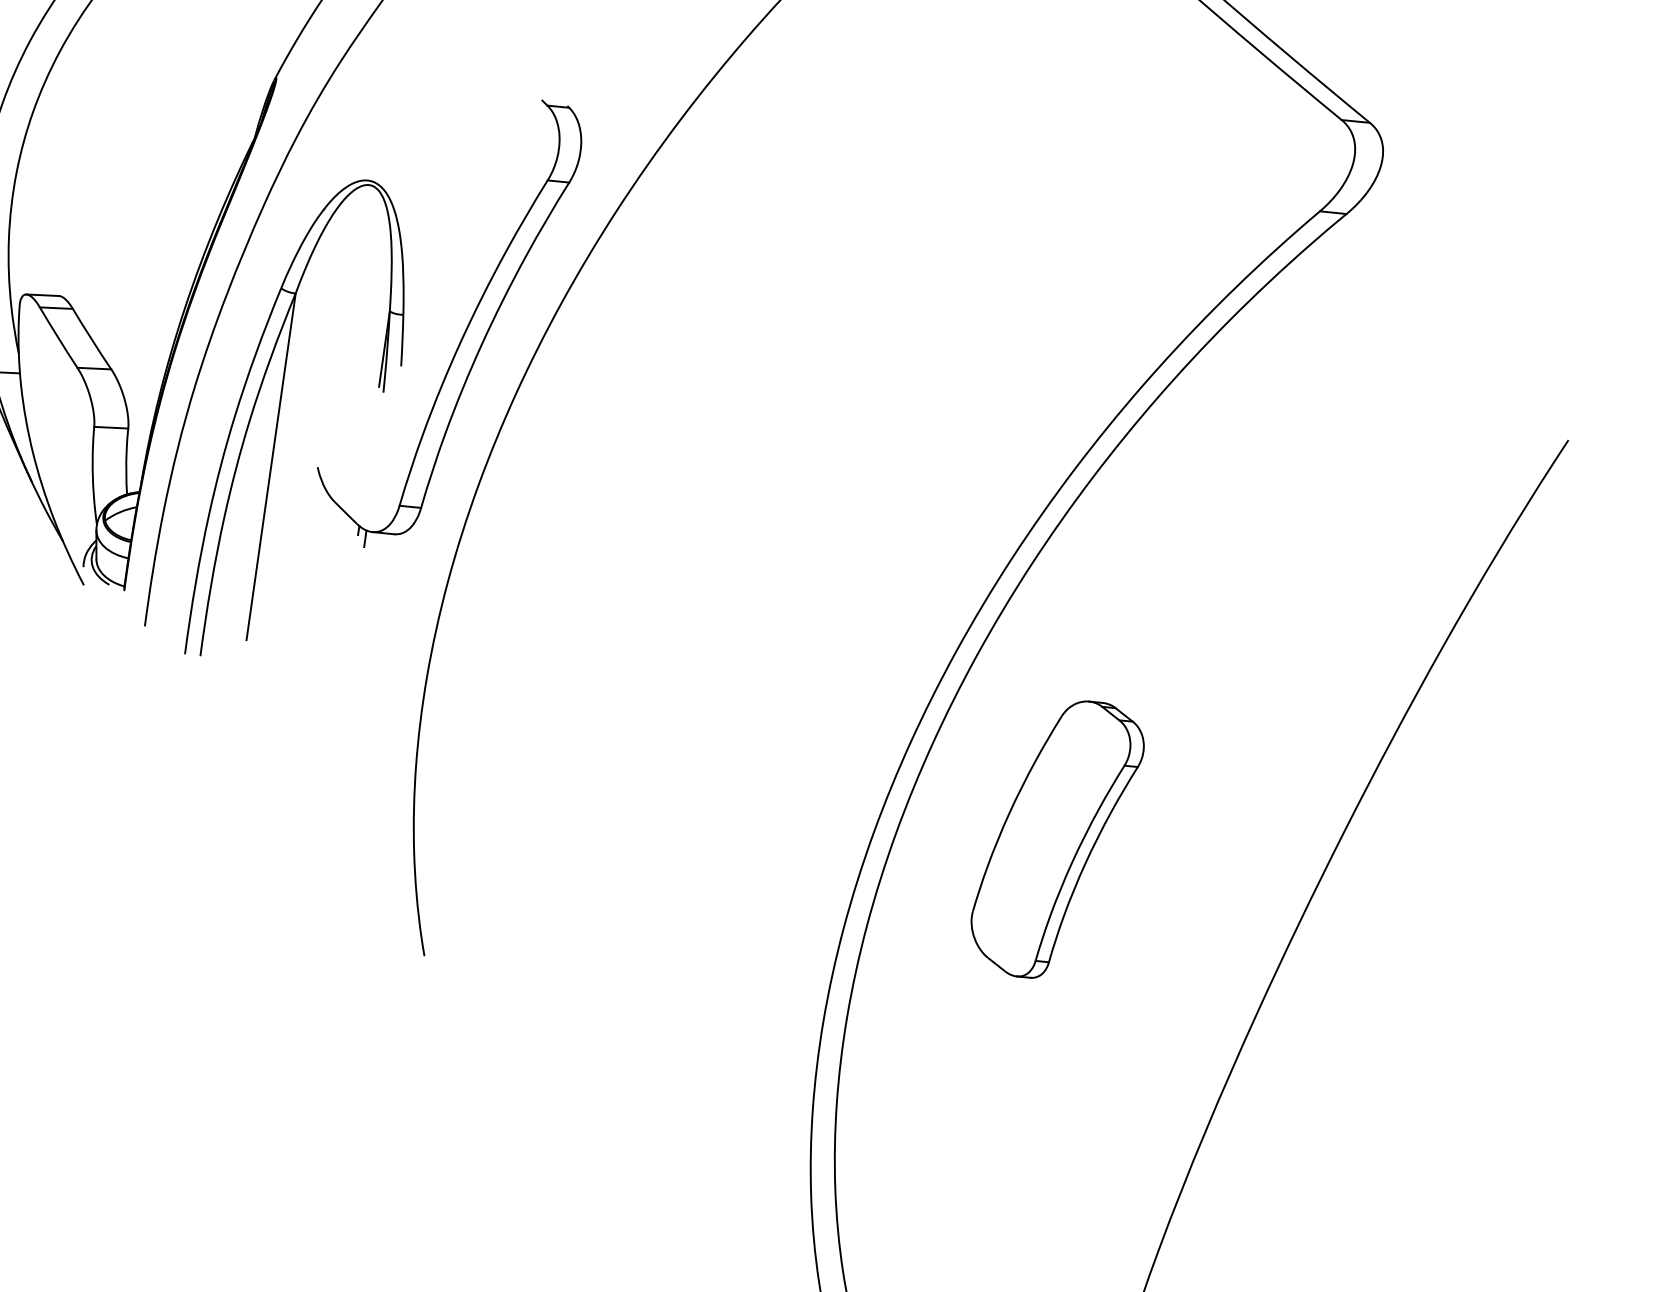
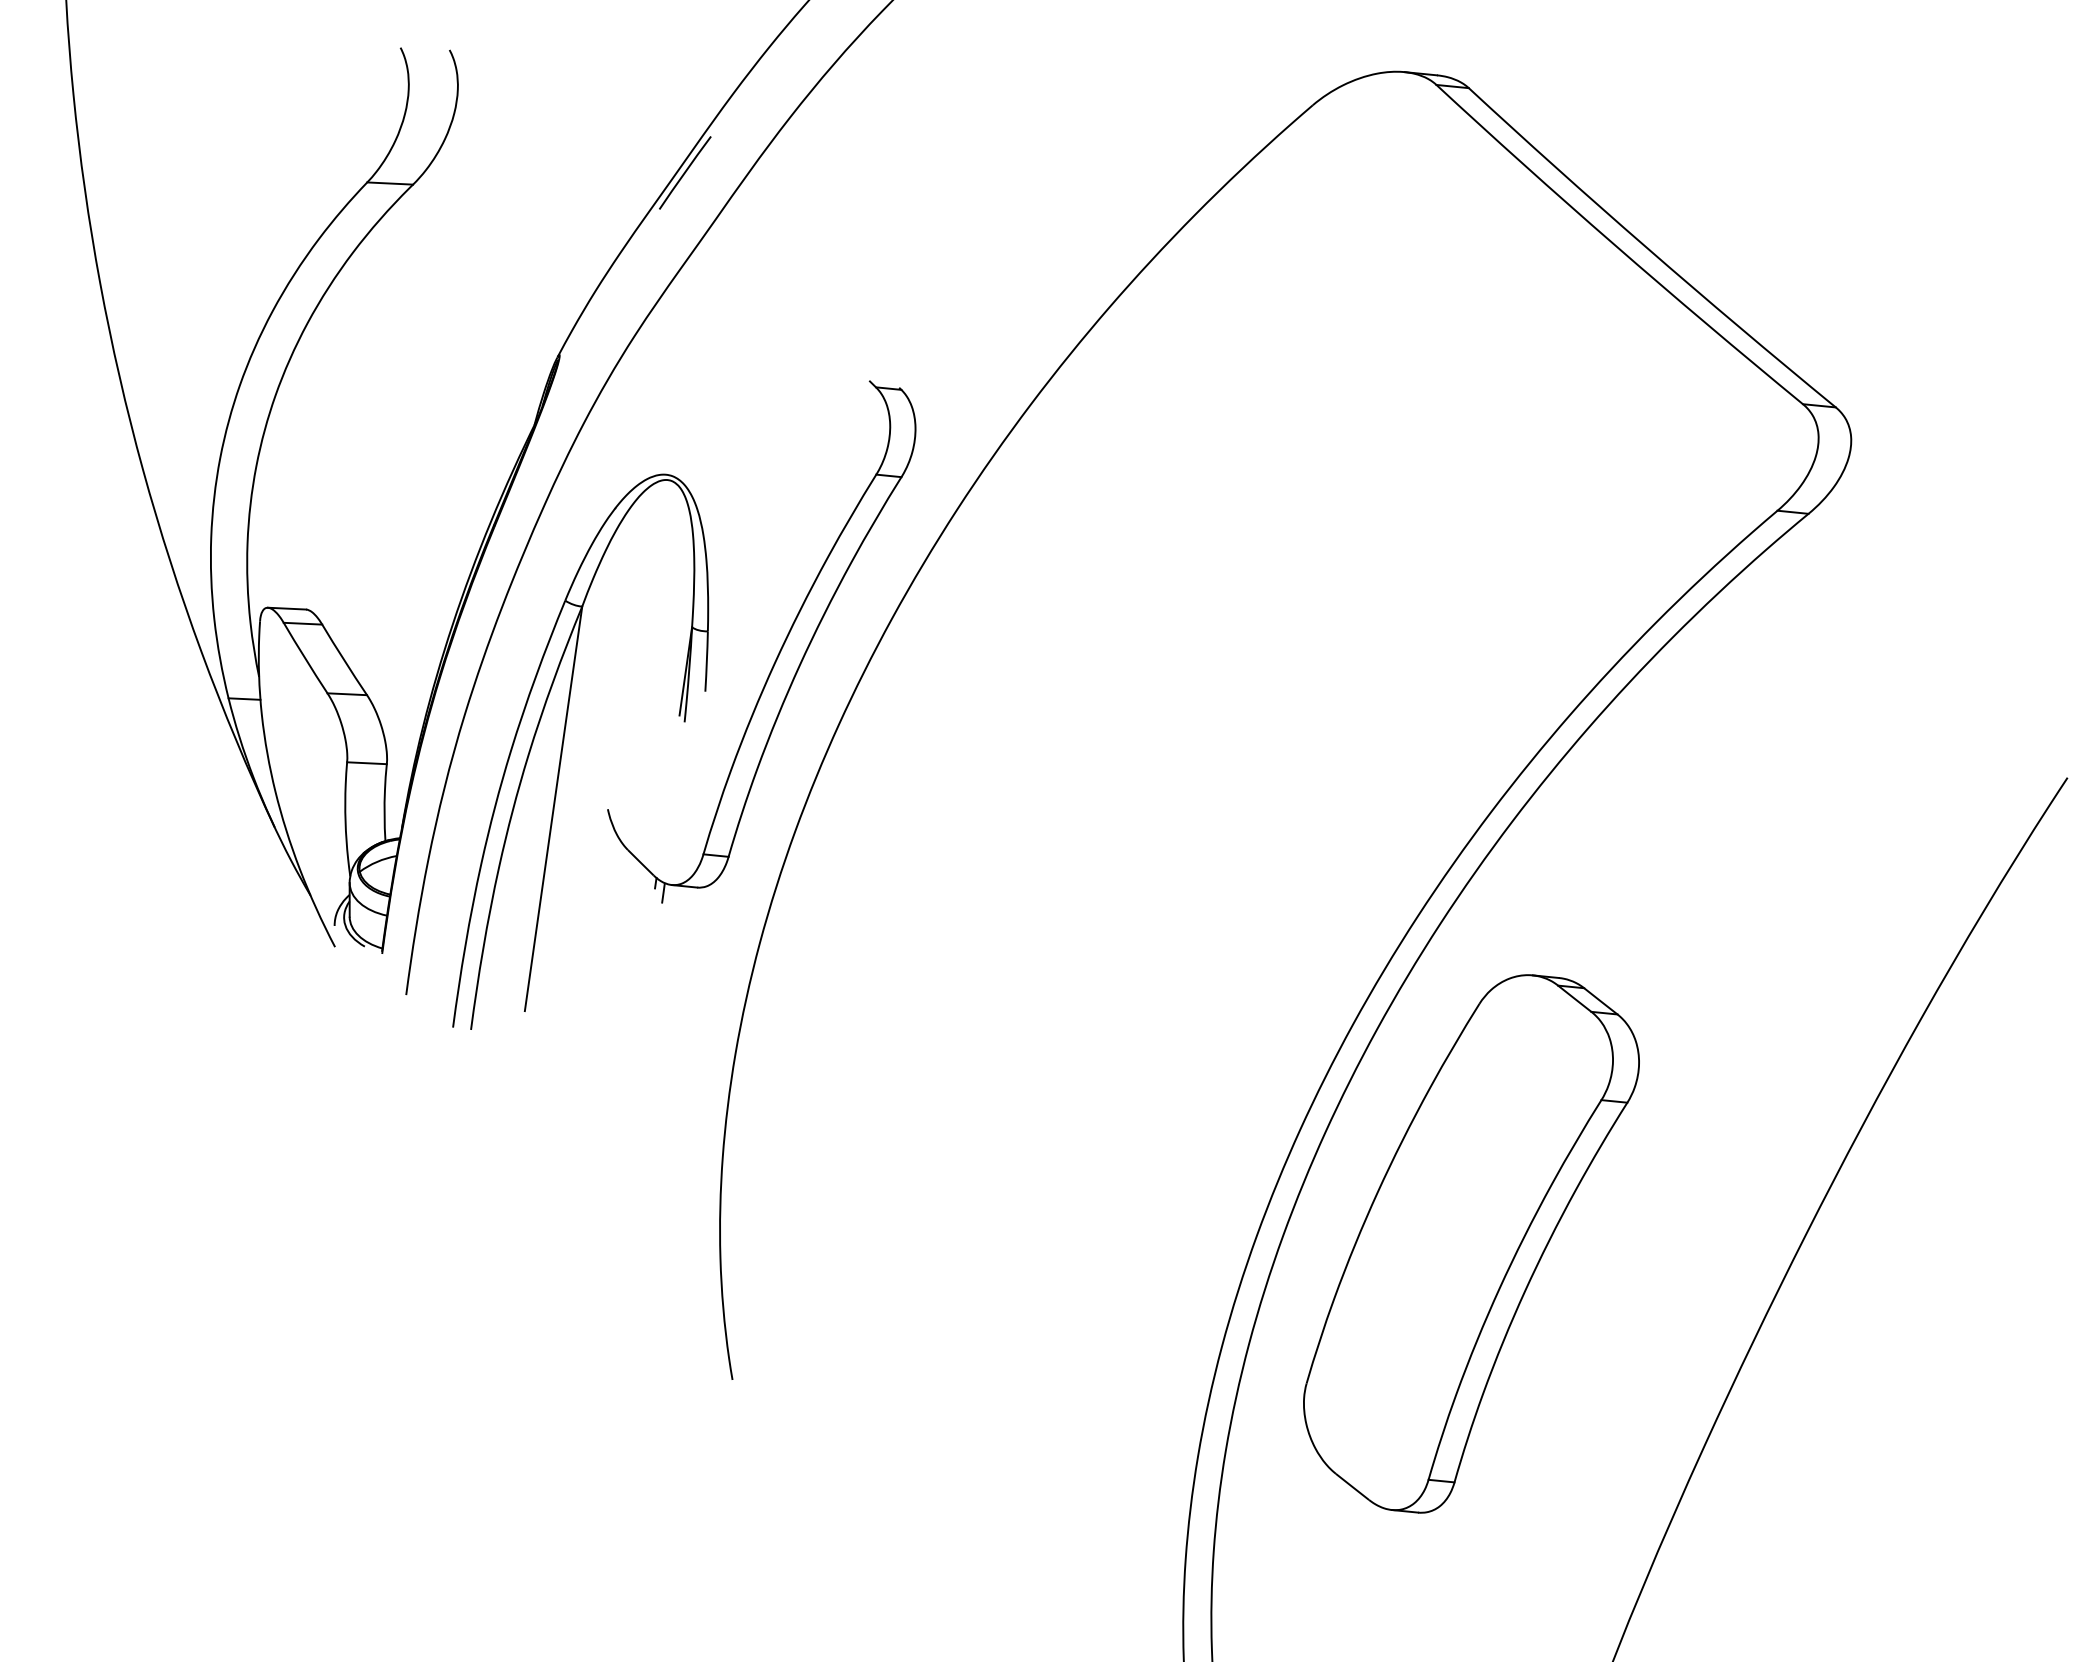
part: (1057, 839) -> (1471, 1243), size x1.67

